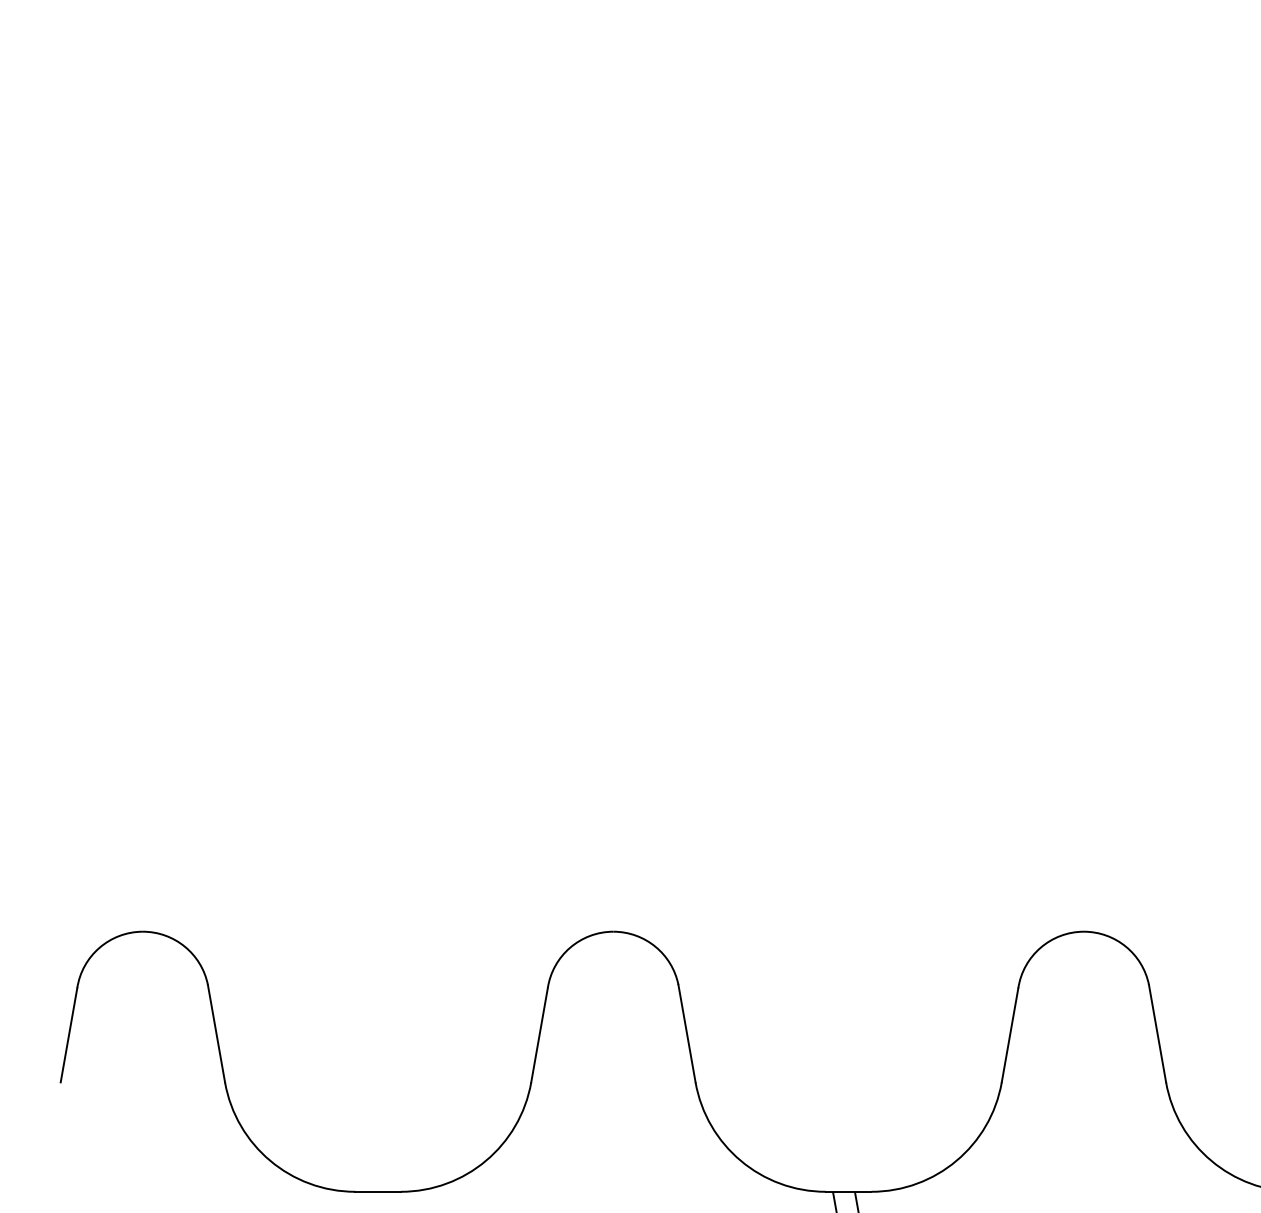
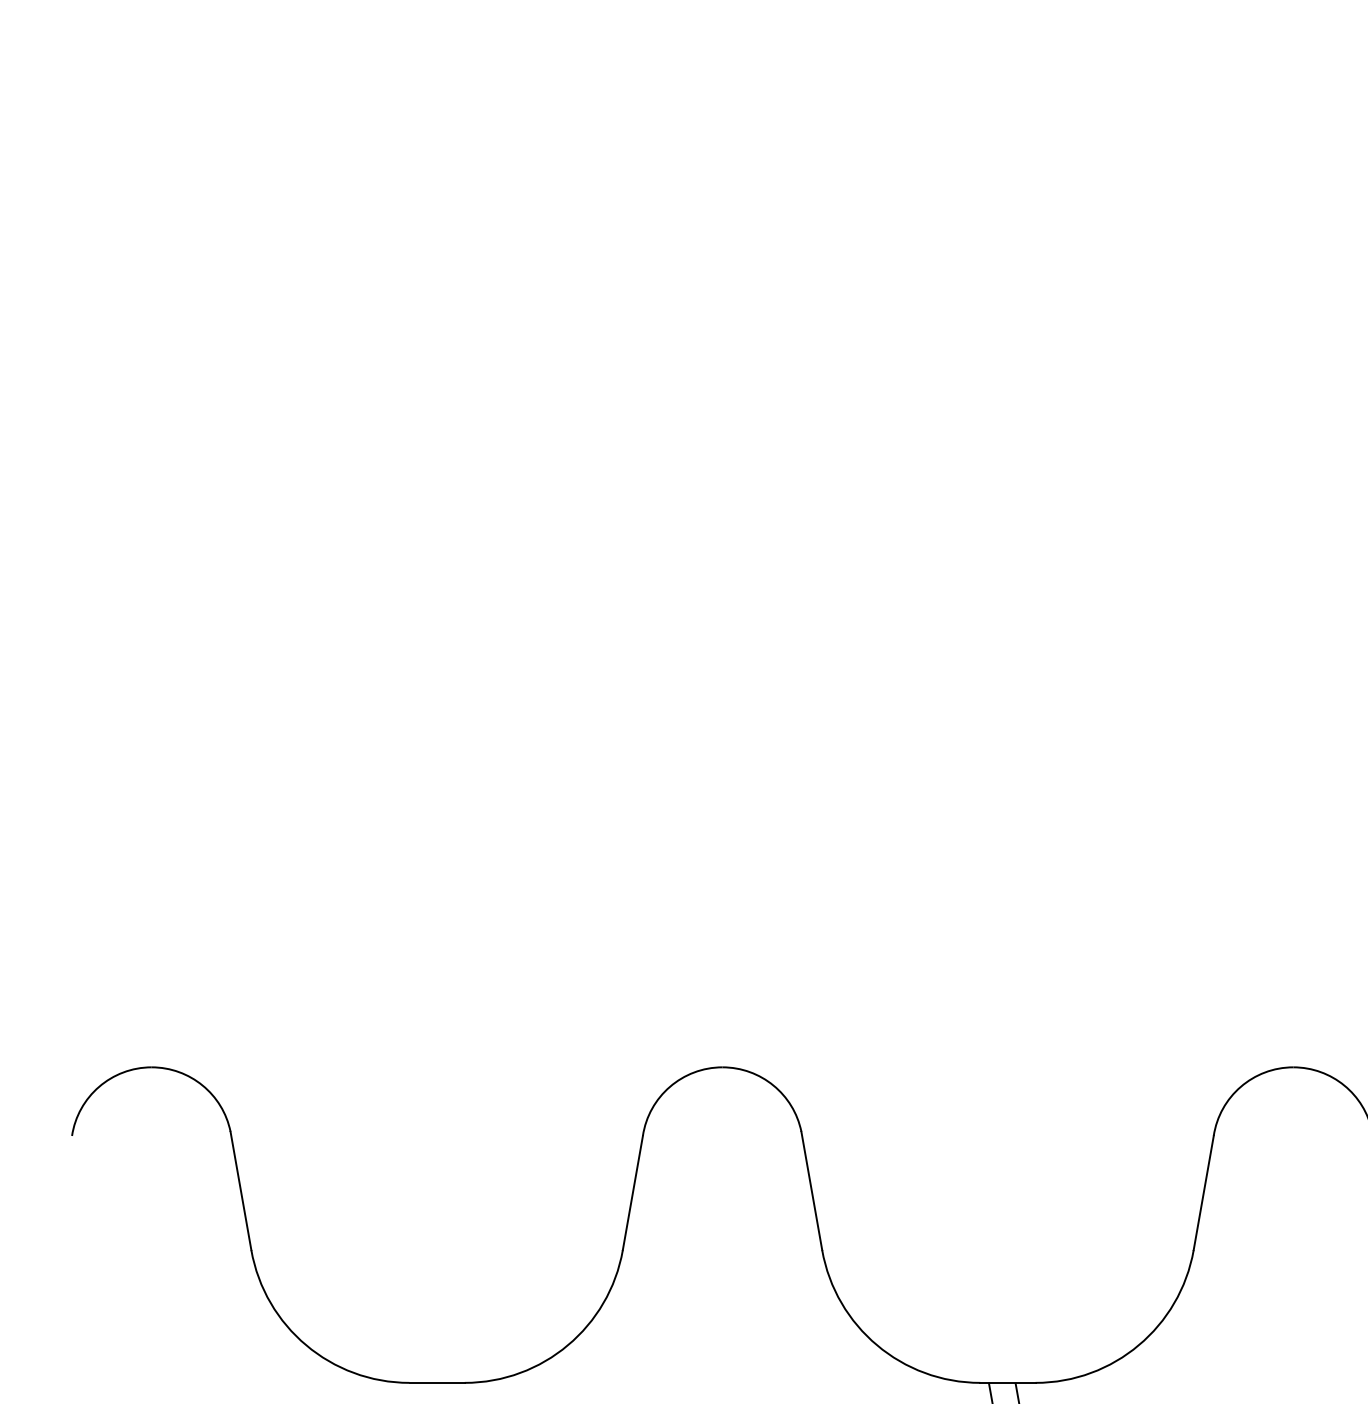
line: (68, 1035) -> (61, 1193), removed

